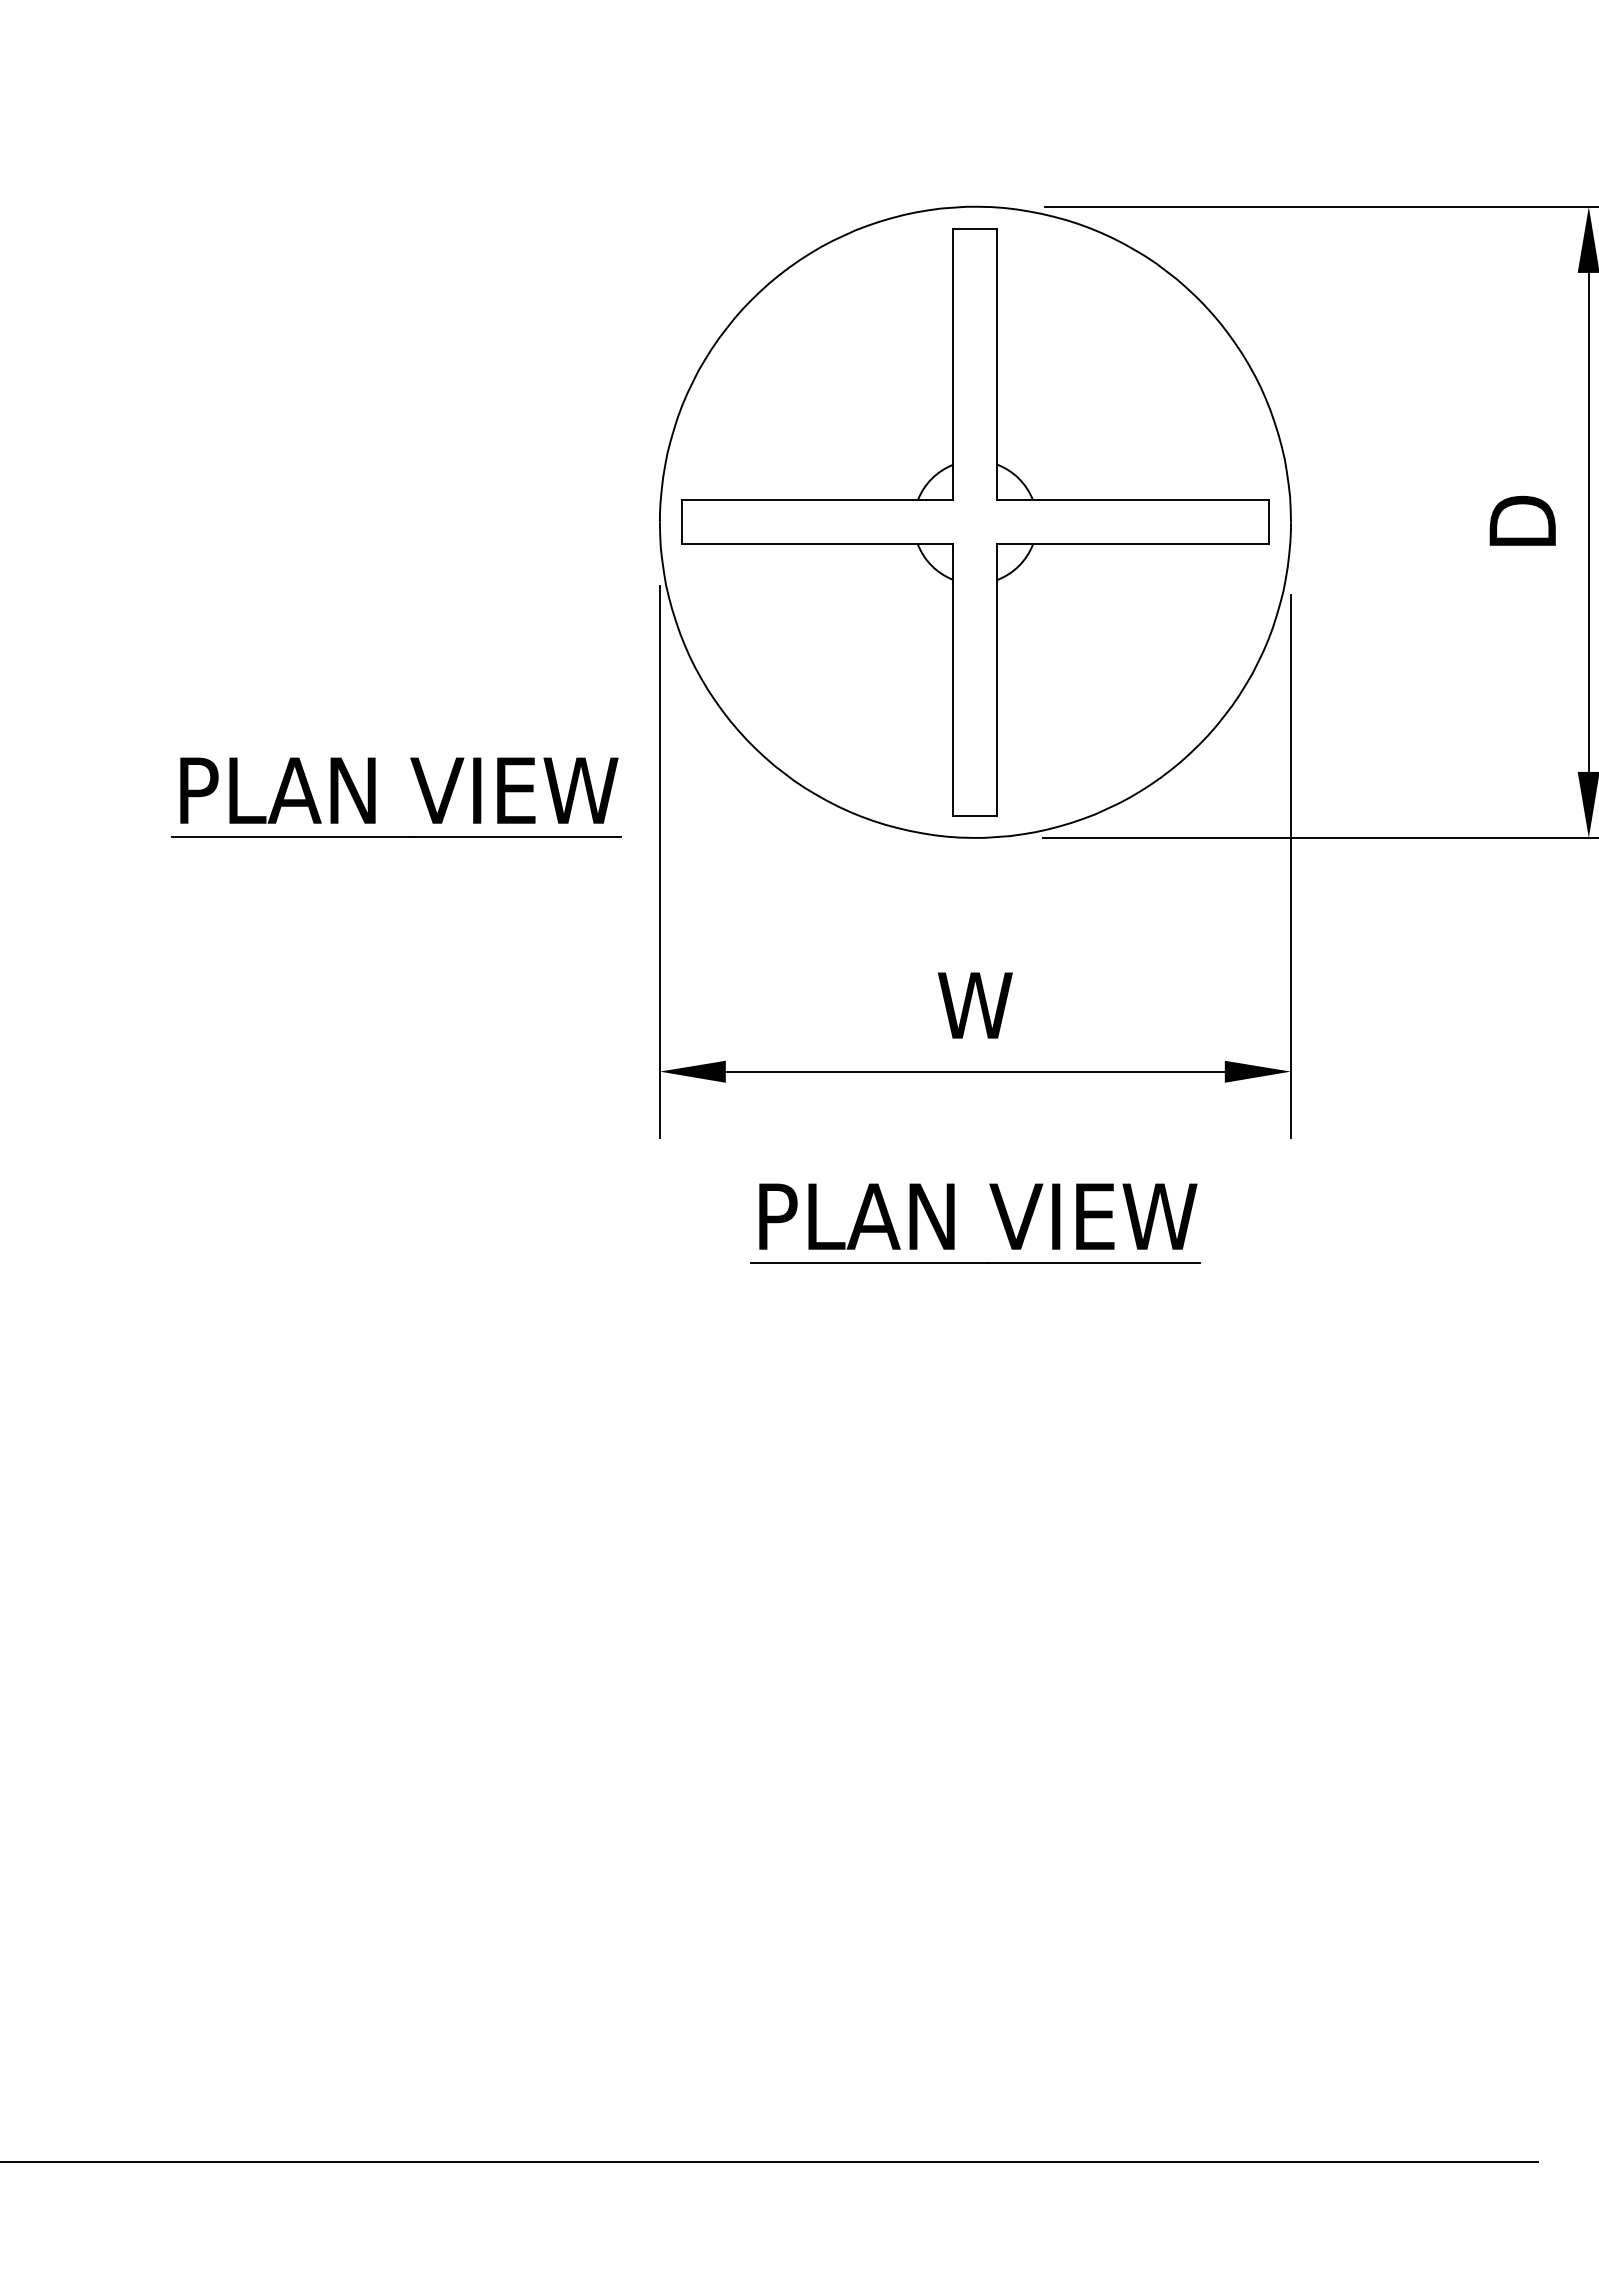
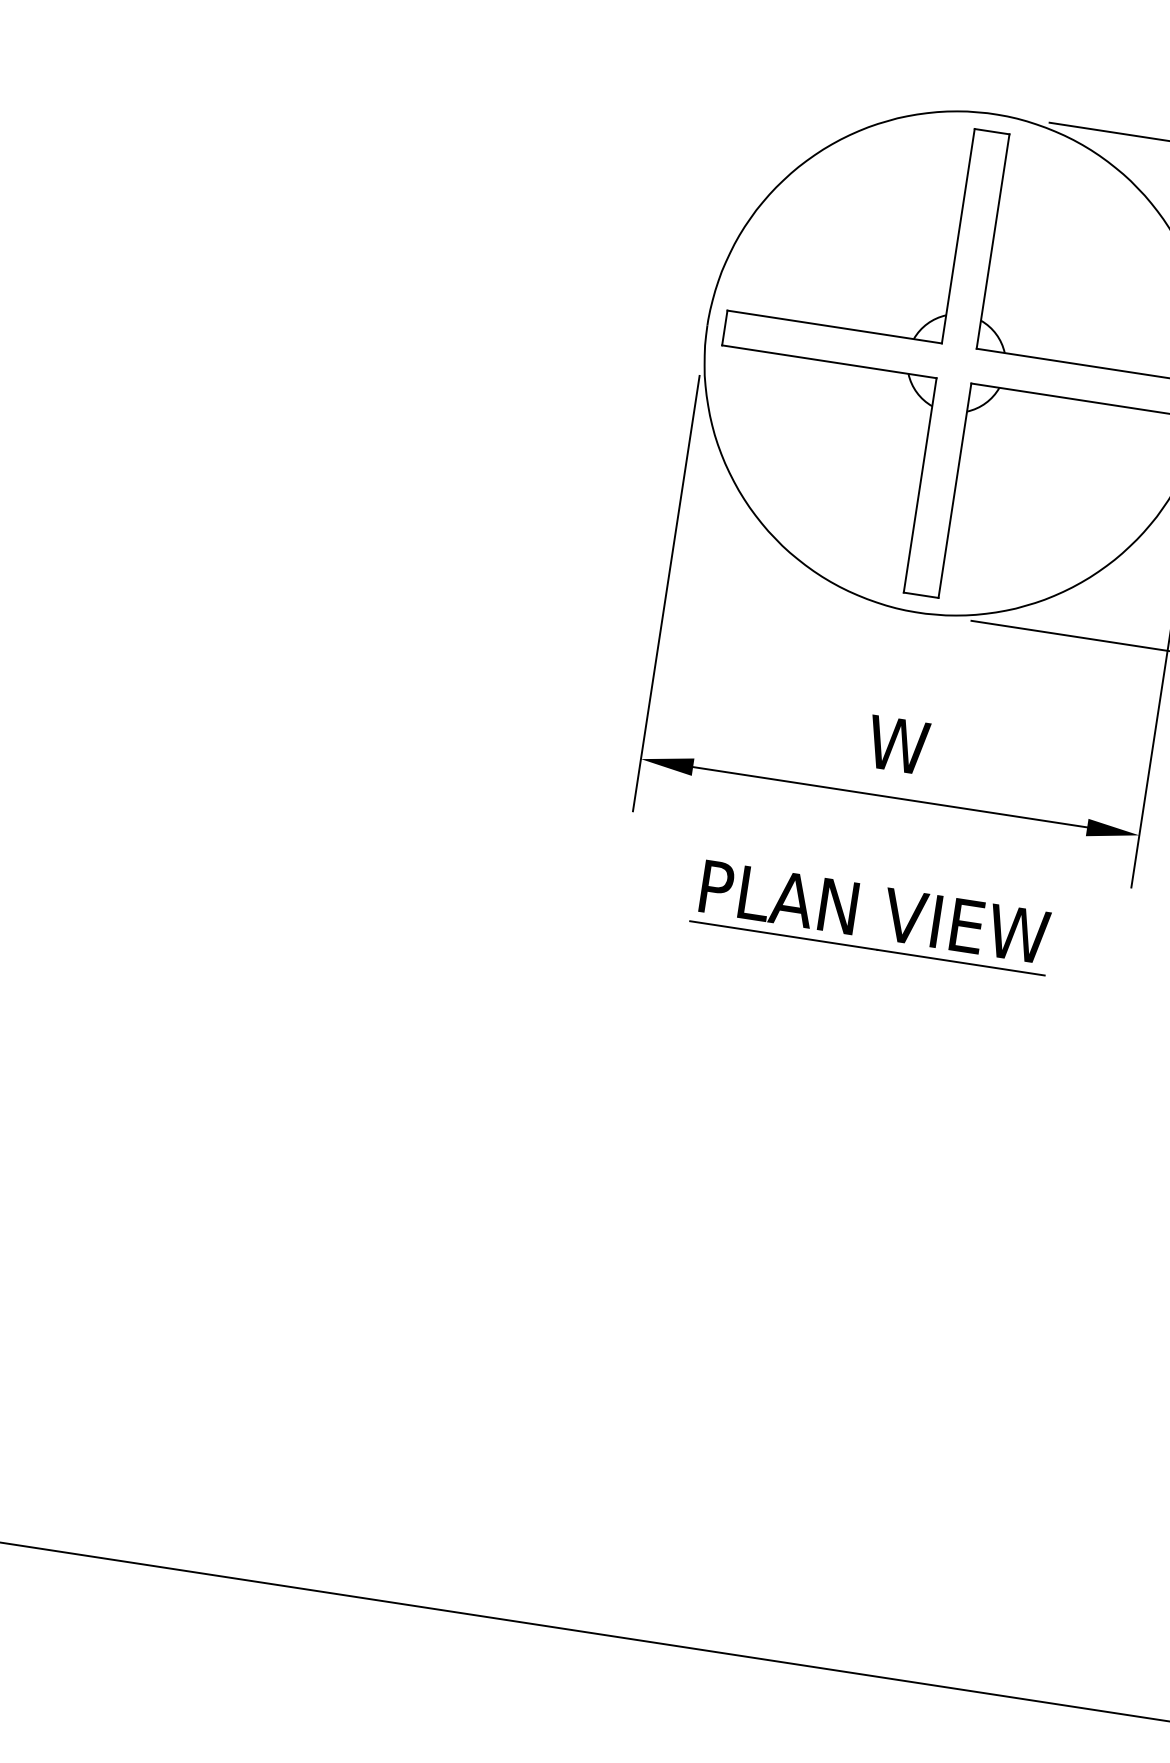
part: (375, 797) -> (449, 508), removed

